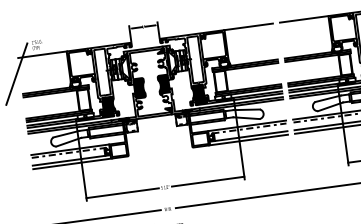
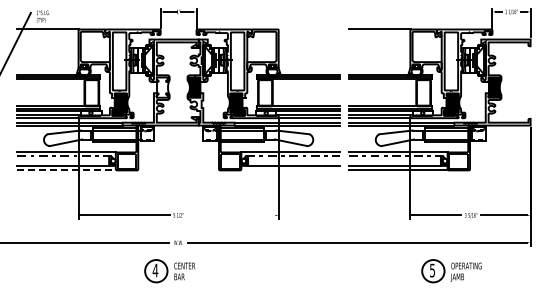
line: (248, 26) -> (309, 29), removed
fill: (139, 88) -> (162, 87), removed
line: (248, 140) -> (290, 170), removed
line: (72, 163) -> (67, 170), solid -> dashed
line: (207, 181) -> (232, 215), removed

